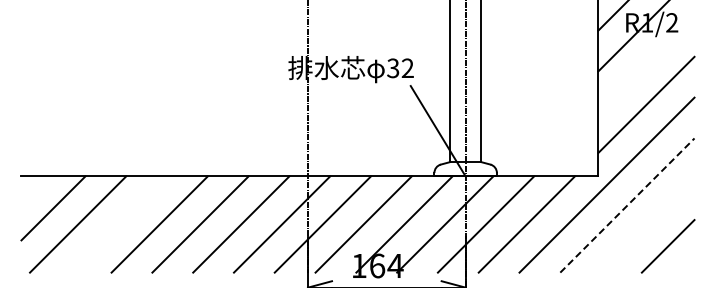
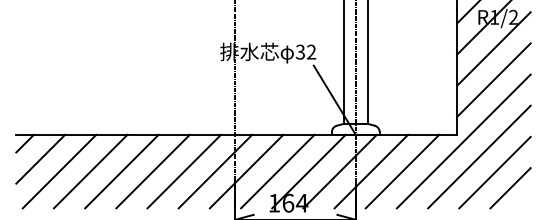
line: (646, 64) -> (494, 49), added
line: (32, 187) -> (24, 143), added
line: (627, 205) -> (479, 157), dashed -> solid
line: (118, 224) -> (90, 171), added
line: (647, 225) -> (494, 172), added

